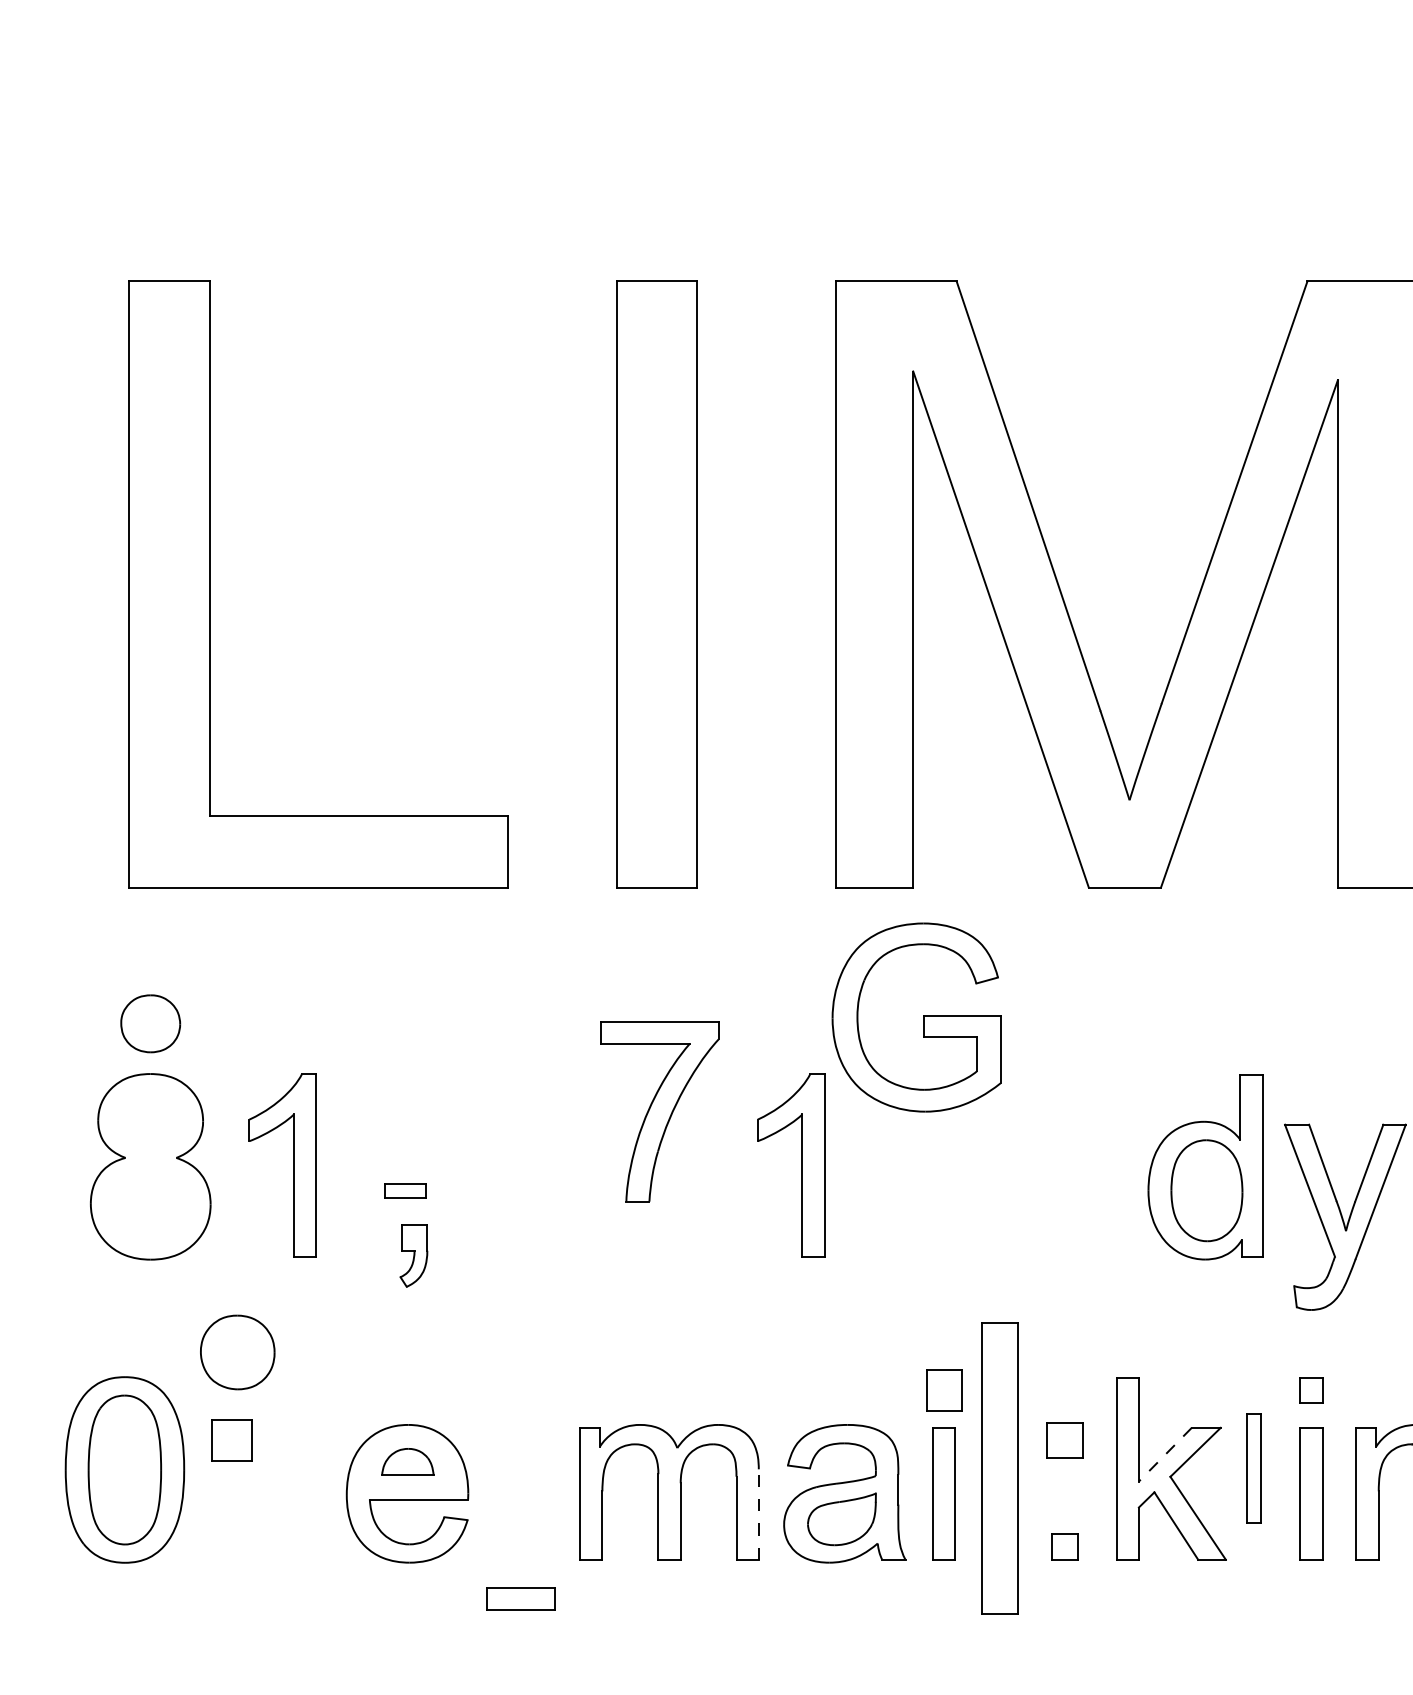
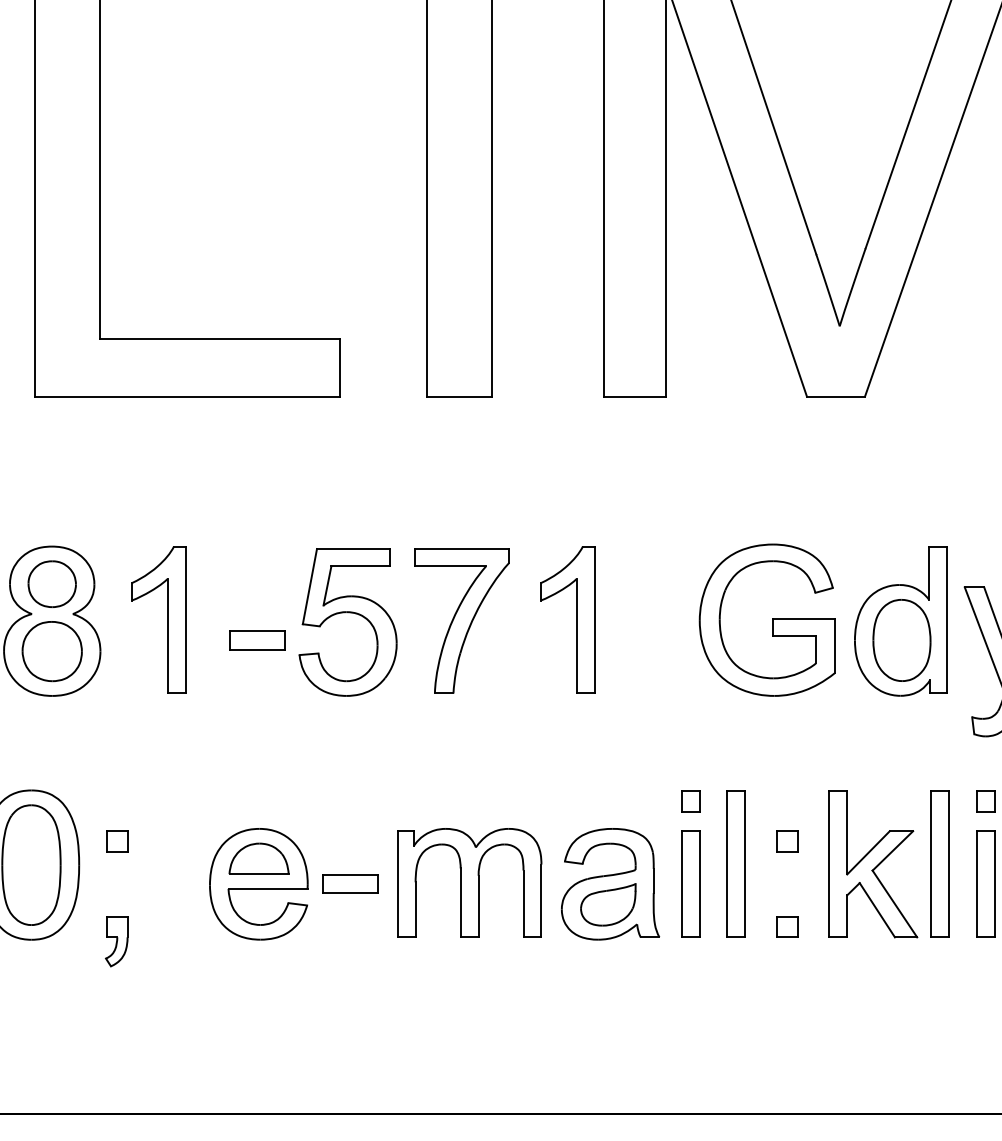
part: (923, 1017) -> (772, 620), moved
part: (150, 1023) -> (52, 583), moved
part: (659, 1111) -> (461, 620), moved
part: (518, 1156) -> (348, 612), added
part: (405, 1190) -> (257, 640), size x1.67
part: (413, 1255) -> (116, 941), moved
part: (237, 1352) -> (52, 651), moved
part: (943, 1390) -> (690, 801), size x0.62
part: (231, 1440) -> (117, 841), size x0.62
part: (1064, 1440) -> (787, 841), size x0.71
line: (1165, 1454) -> (868, 852), dashed -> solid
part: (407, 1461) -> (258, 858), size x1.43
part: (999, 1468) -> (735, 863), size x0.62
part: (1253, 1468) -> (939, 863), size x1.67
line: (758, 1514) -> (541, 900), dashed -> solid
part: (520, 1598) -> (349, 884), moved

